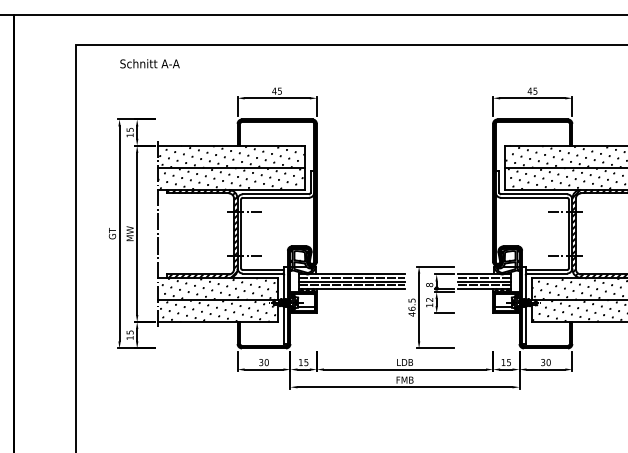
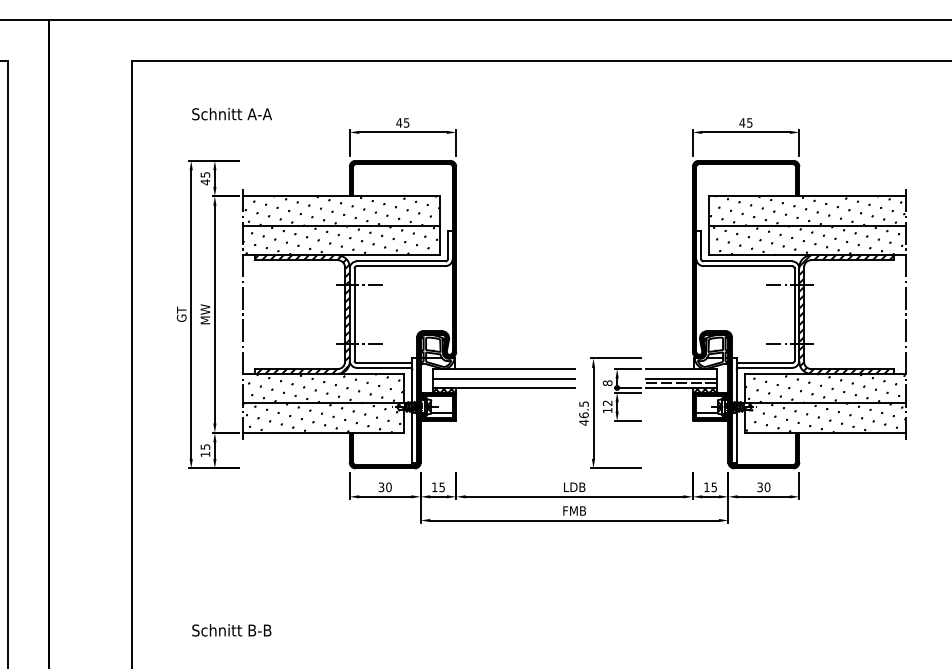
text: (149, 63) -> (231, 113), moved
text: (130, 135) -> (205, 182), 15 -> 45
line: (352, 277) -> (503, 373), removed
line: (483, 277) -> (680, 373), removed
line: (352, 285) -> (503, 383), removed

